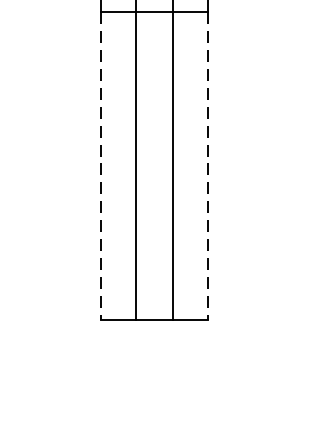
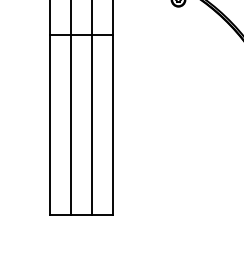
line: (101, 166) -> (50, 125), dashed -> solid
line: (207, 166) -> (112, 125), dashed -> solid

